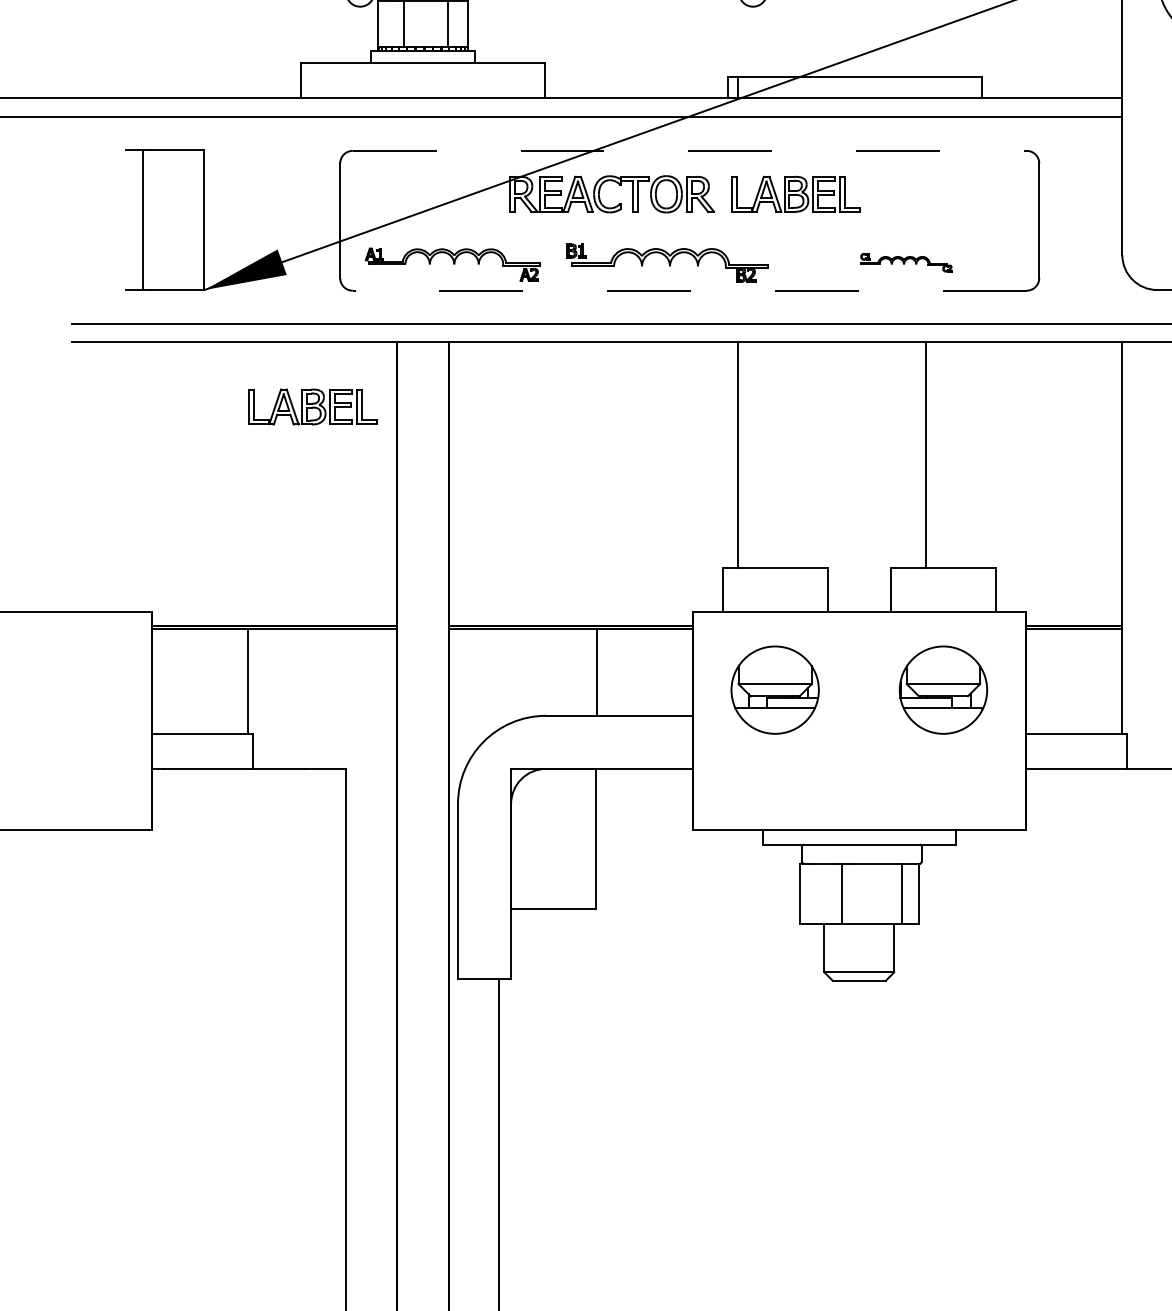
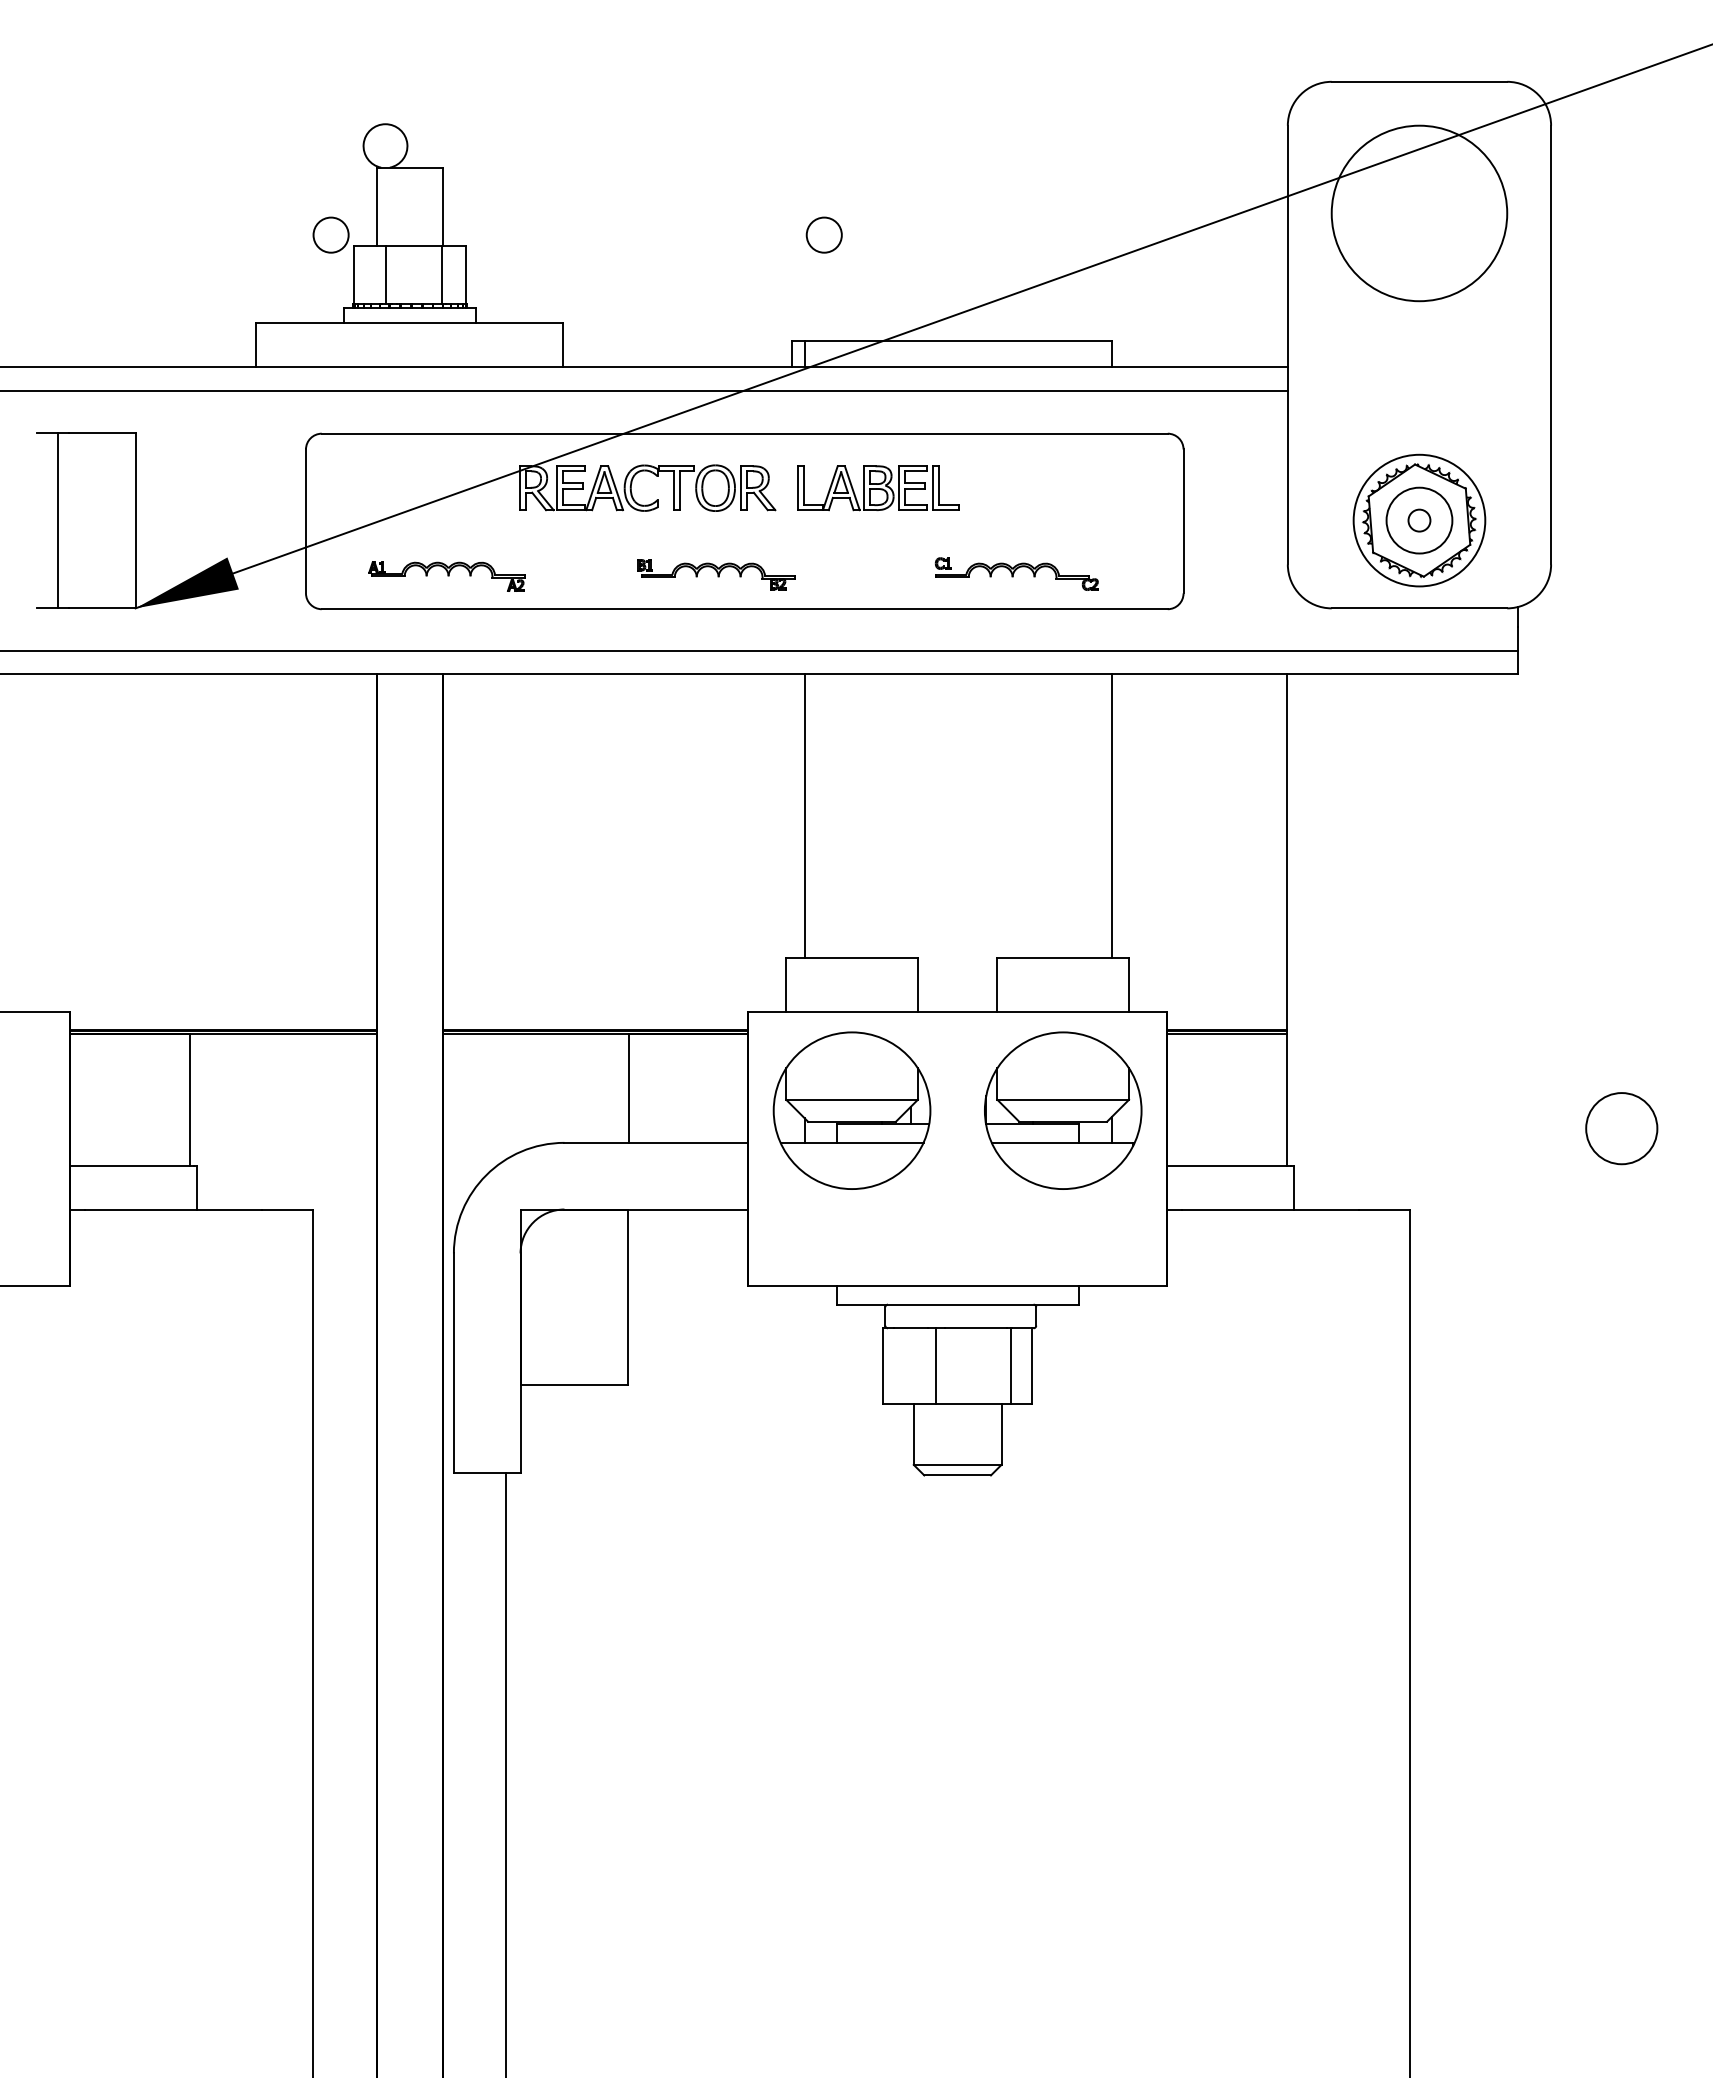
line: (689, 150) -> (744, 433), dashed -> solid
part: (906, 262) -> (1016, 573), size x1.43
part: (667, 263) -> (716, 574), size x0.62
part: (452, 264) -> (446, 576), size x0.71
line: (689, 290) -> (744, 609), dashed -> solid
part: (313, 407) -> (272, 755), removed
line: (925, 455) -> (1111, 815), moved
part: (774, 690) -> (851, 1110), size x1.43
part: (943, 690) -> (1063, 1110), size x1.43

